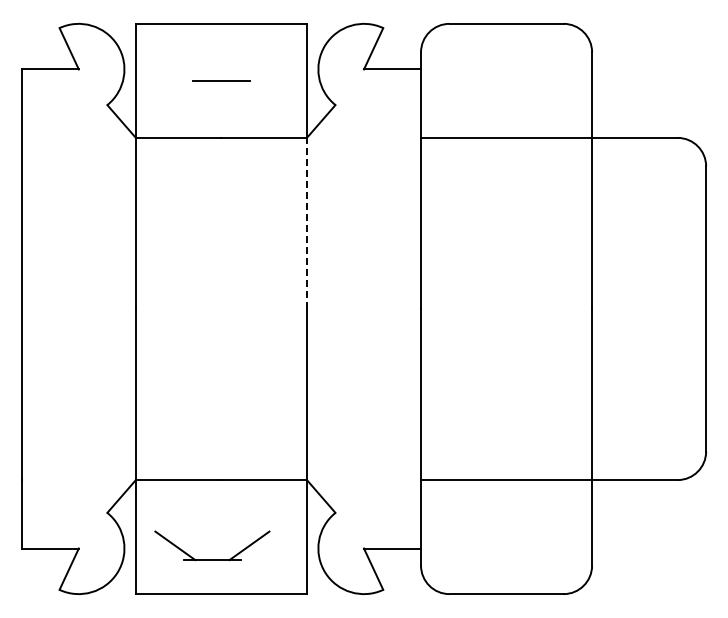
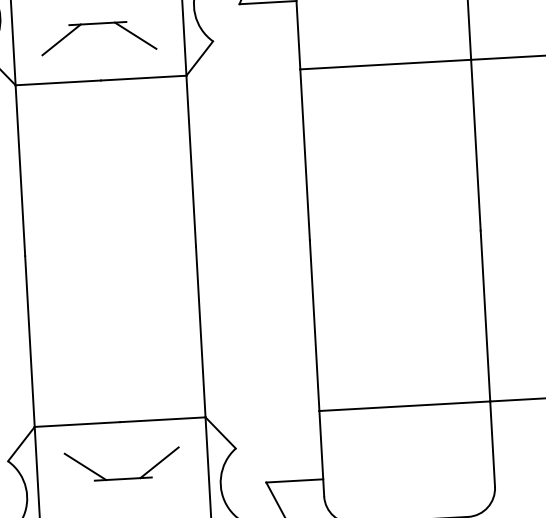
line: (184, 94) -> (61, 39), added
line: (258, 94) -> (135, 35), added
line: (306, 223) -> (190, 161), dashed -> solid
part: (212, 559) -> (123, 478), moved

